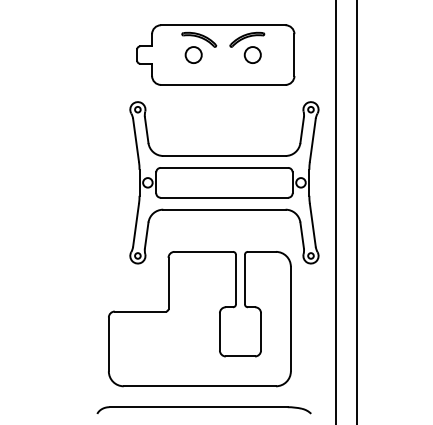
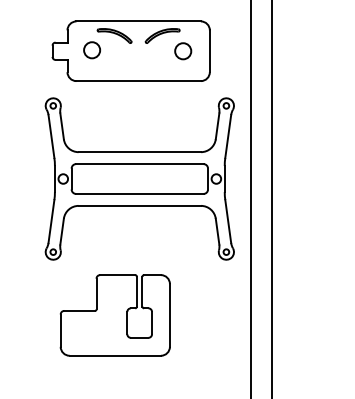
circle: (193, 54) -> (91, 49), moved
circle: (252, 54) -> (182, 50), moved
part: (199, 319) -> (114, 315), size x0.6

